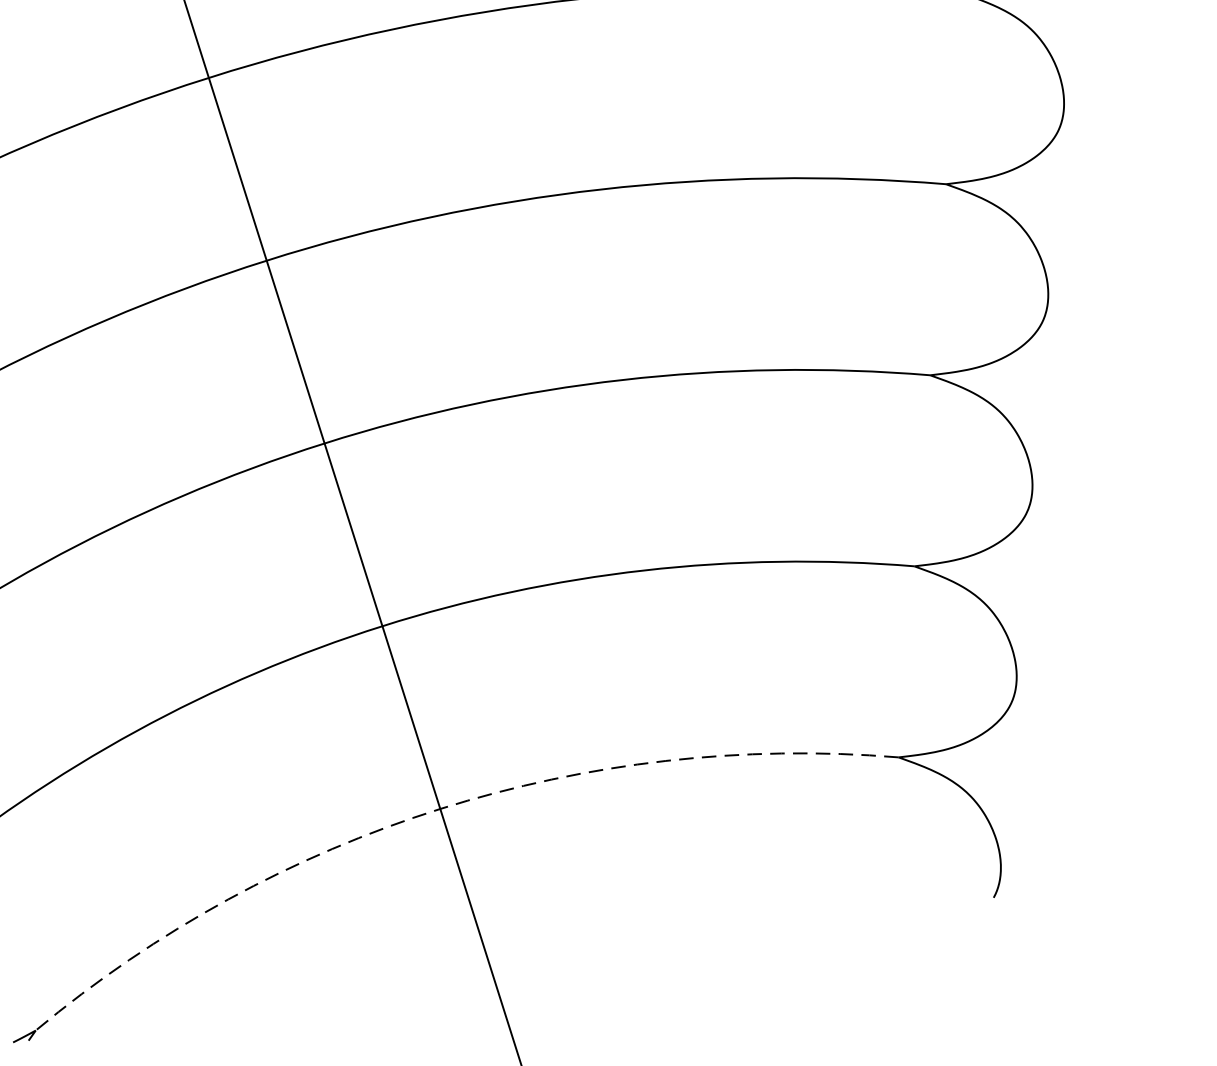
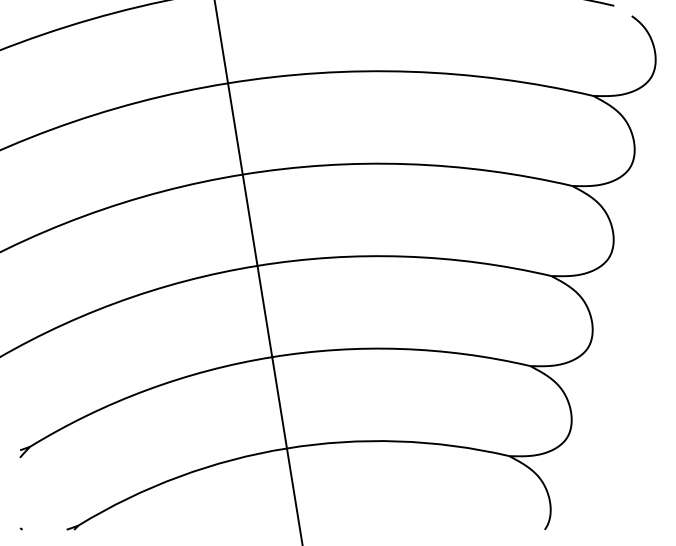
line: (439, 809) -> (286, 448), dashed -> solid

